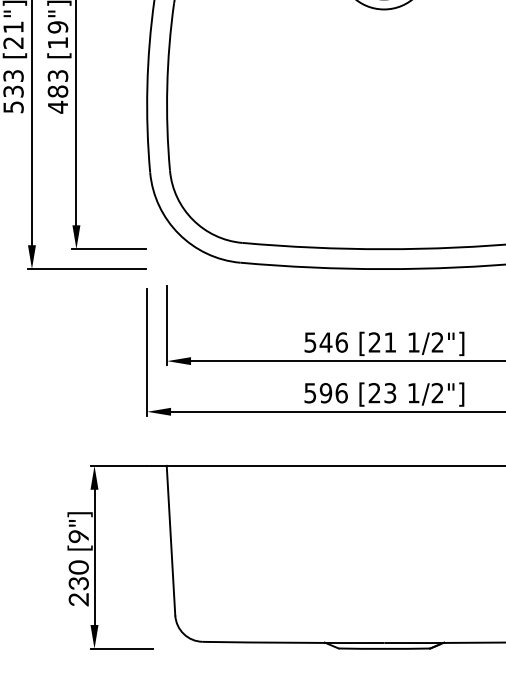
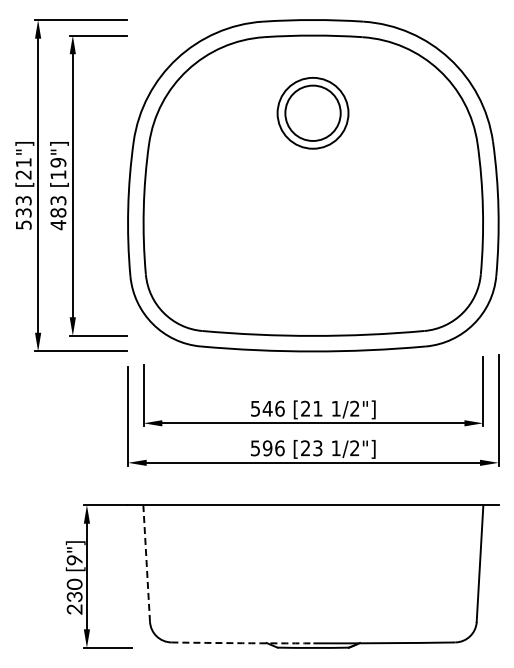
line: (170, 540) -> (146, 563), solid -> dashed
arc: (293, 643) -> (242, 643), solid -> dashed

